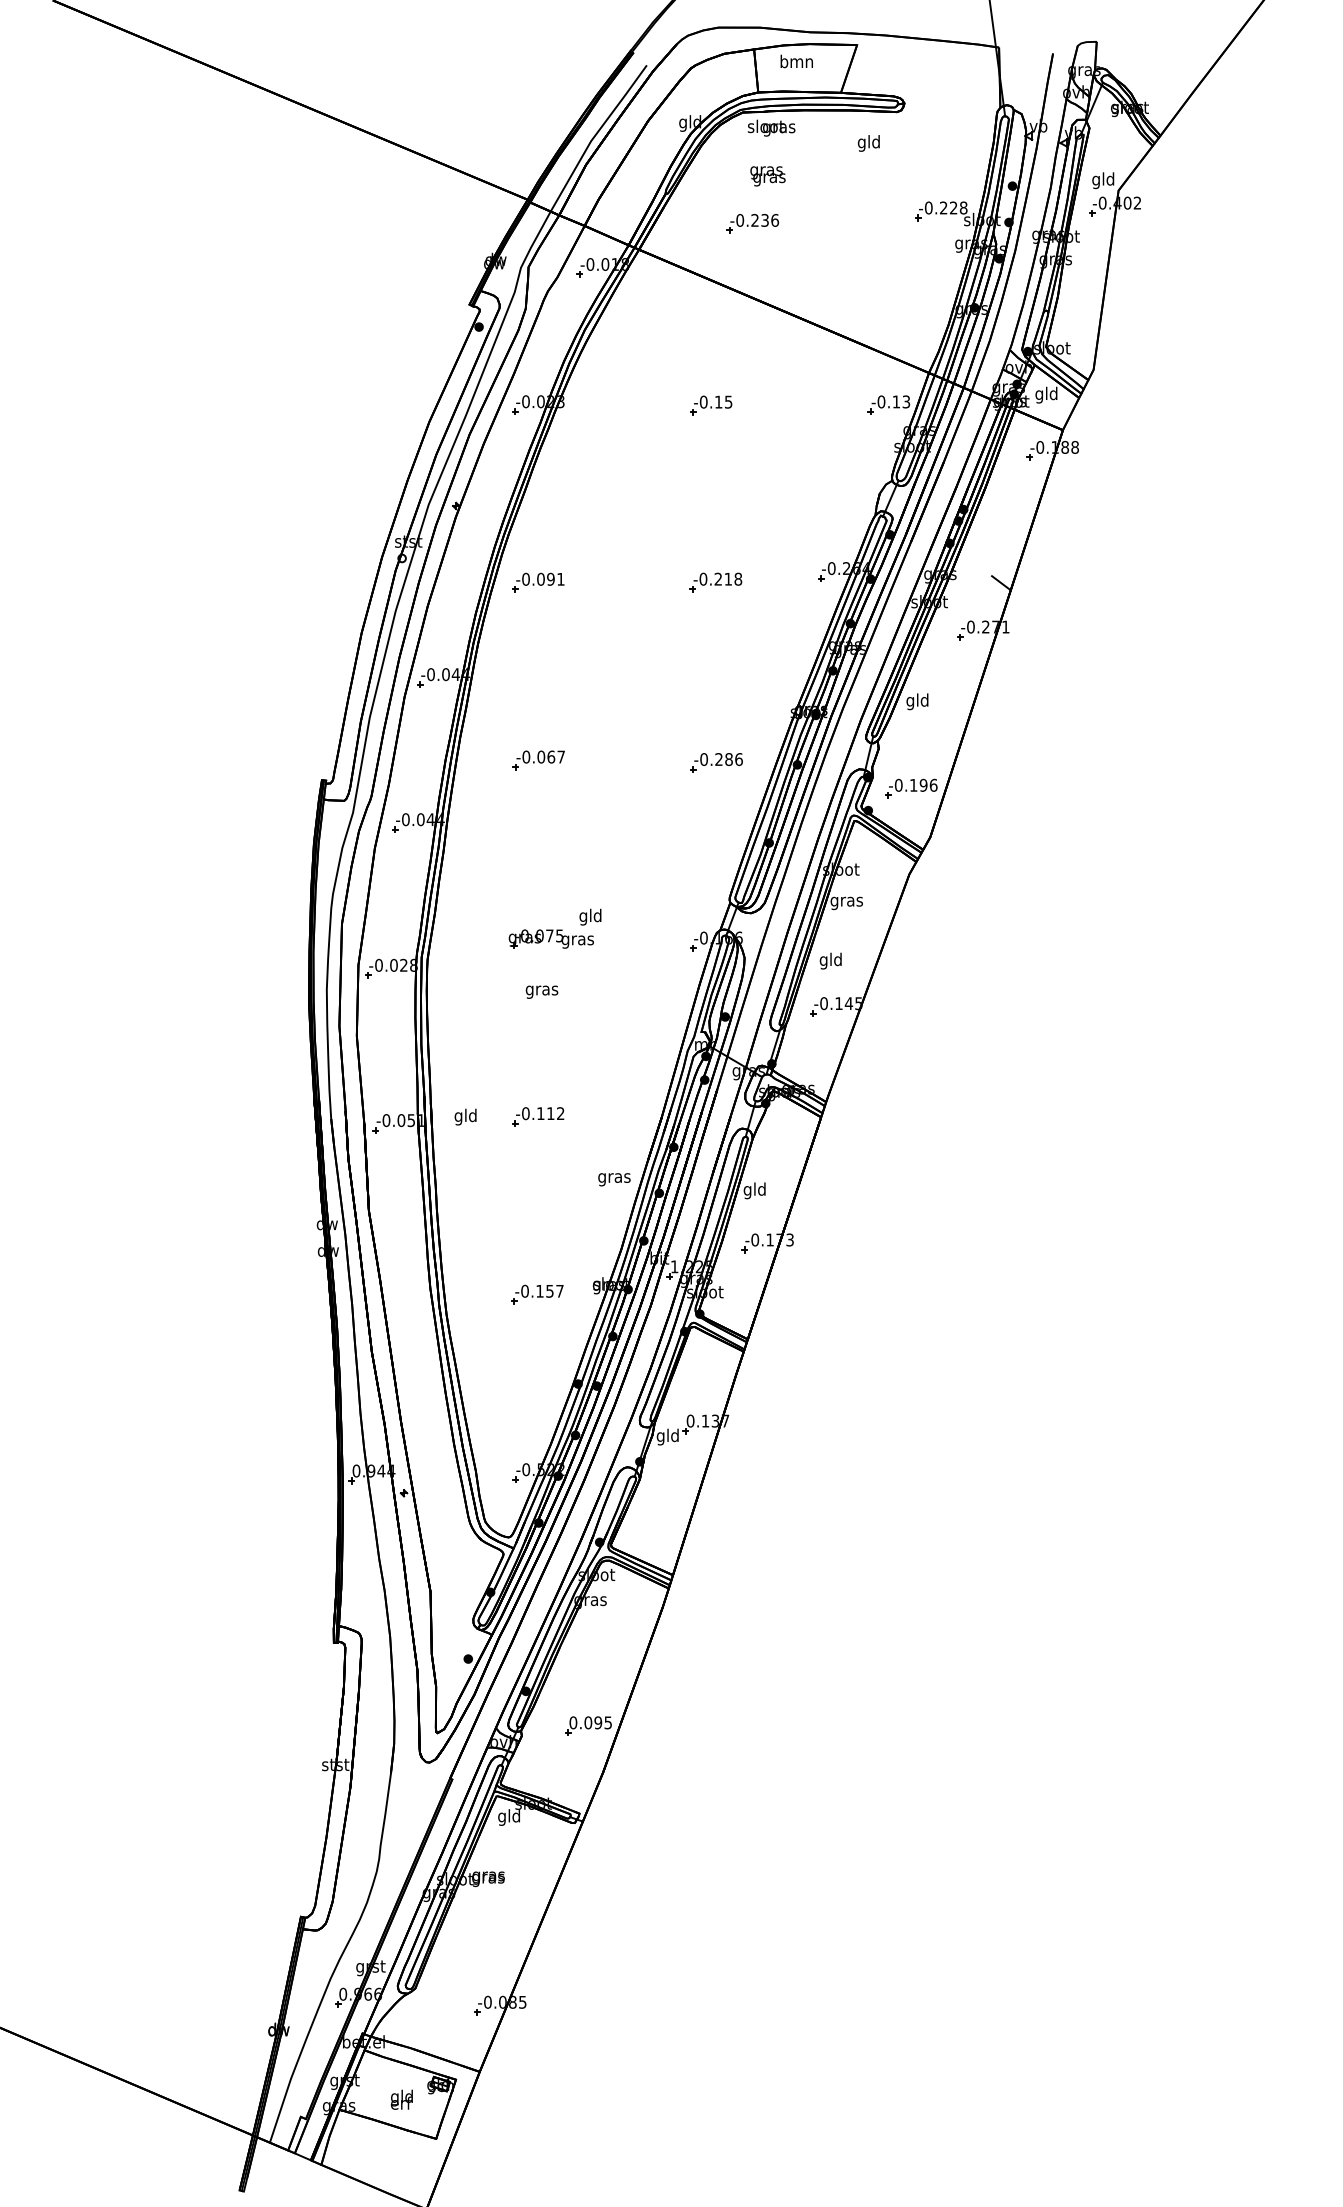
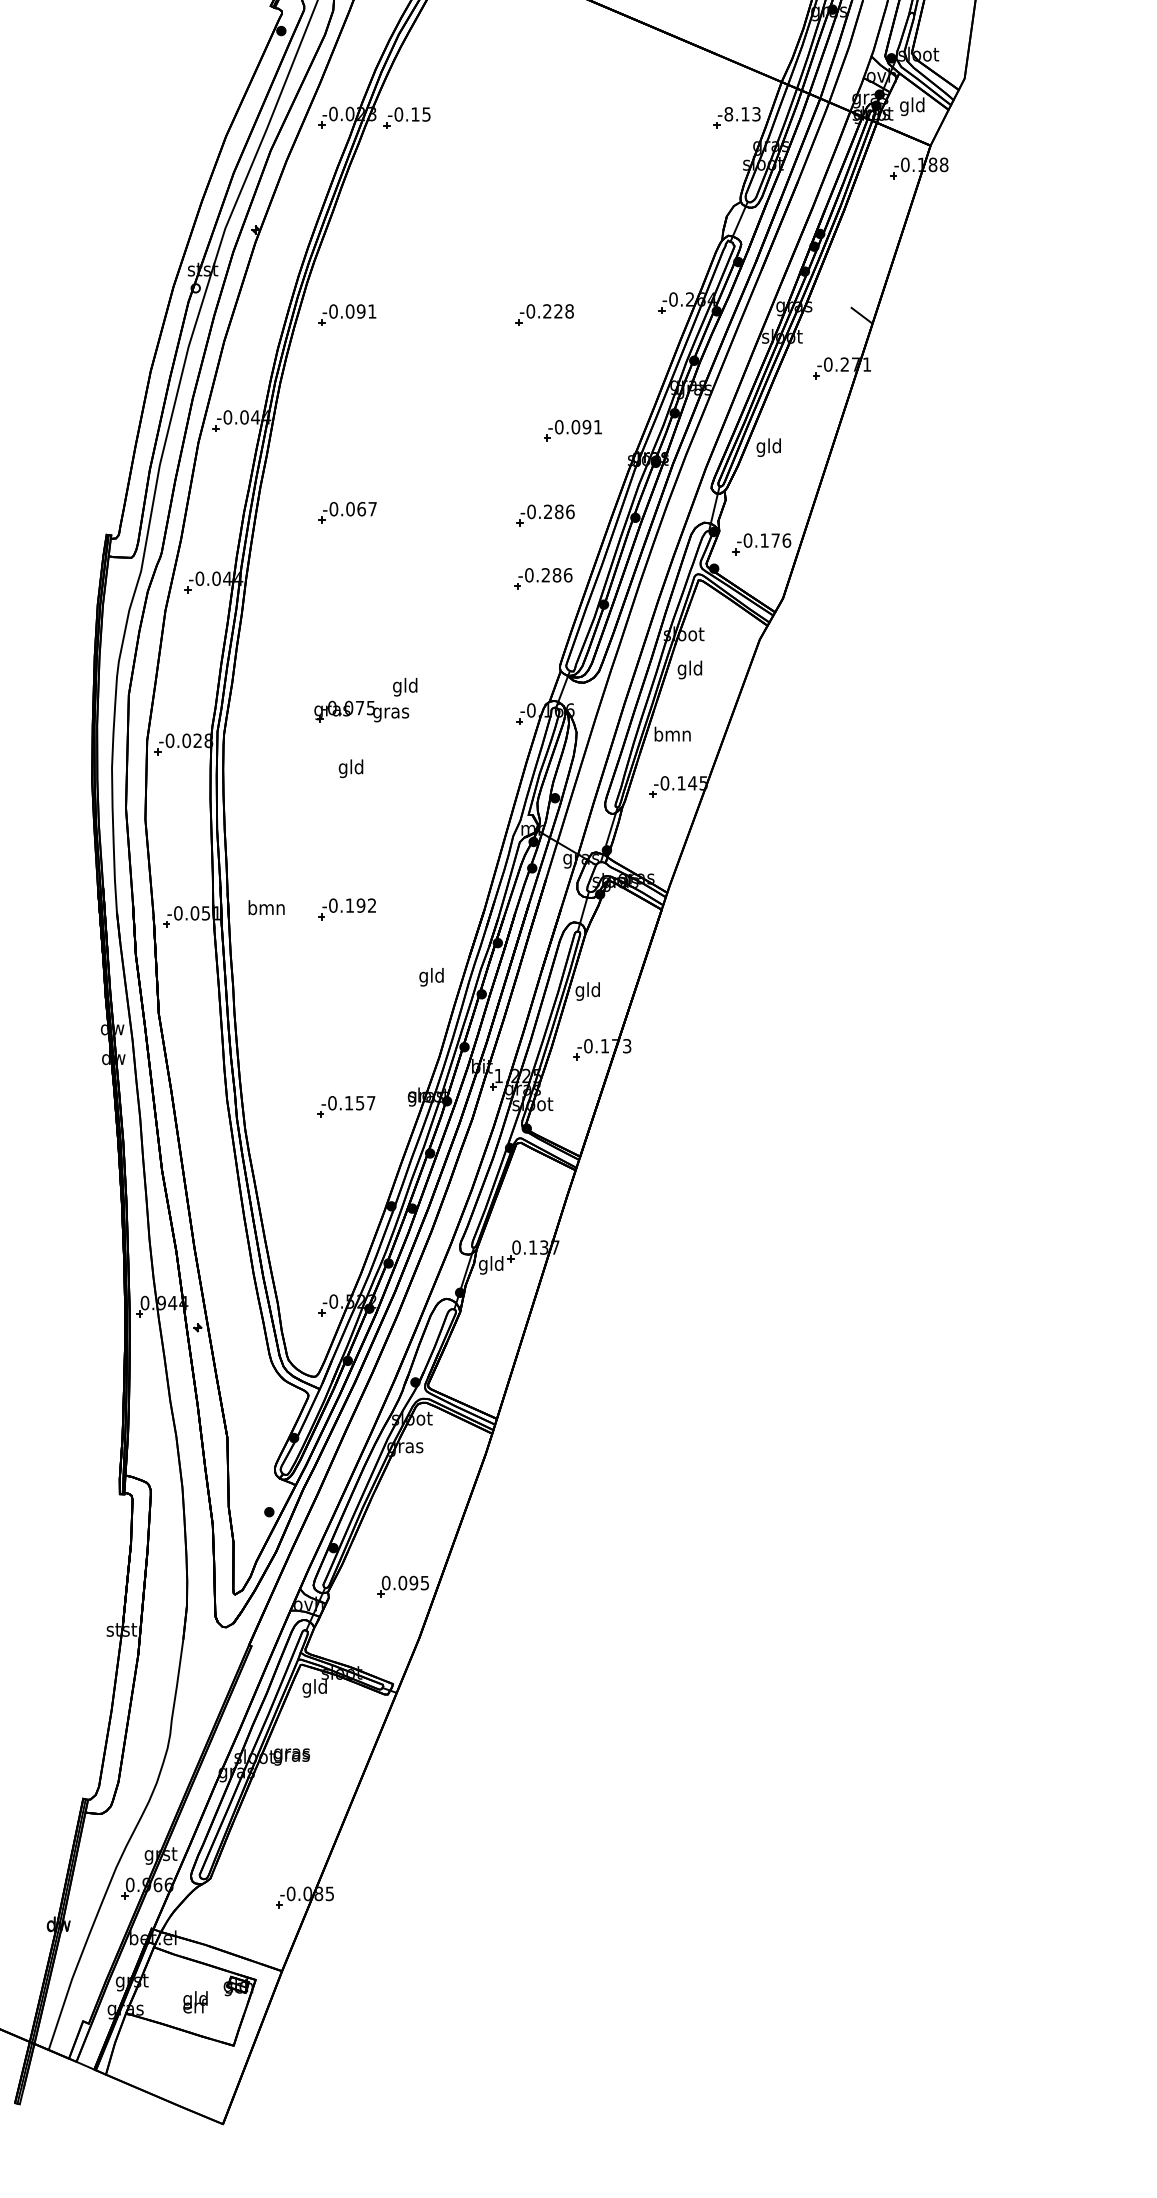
text: (881, 401) -> (728, 113), -0.13 -> -8.13
part: (711, 405) -> (407, 118), moved
text: (727, 578) -> (557, 310), -0.218 -> -0.228
part: (741, 686) -> (573, 430), added
text: (923, 784) -> (775, 539), -0.196 -> -0.176
part: (714, 819) -> (543, 578), added
text: (846, 901) -> (689, 669), gras -> gld
text: (830, 960) -> (672, 735), gld -> bmn
text: (541, 990) -> (350, 768), gras -> gld
text: (550, 1113) -> (360, 905), -0.112 -> -0.192
text: (465, 1116) -> (266, 908), gld -> bmn
text: (614, 1177) -> (431, 976), gras -> gld

